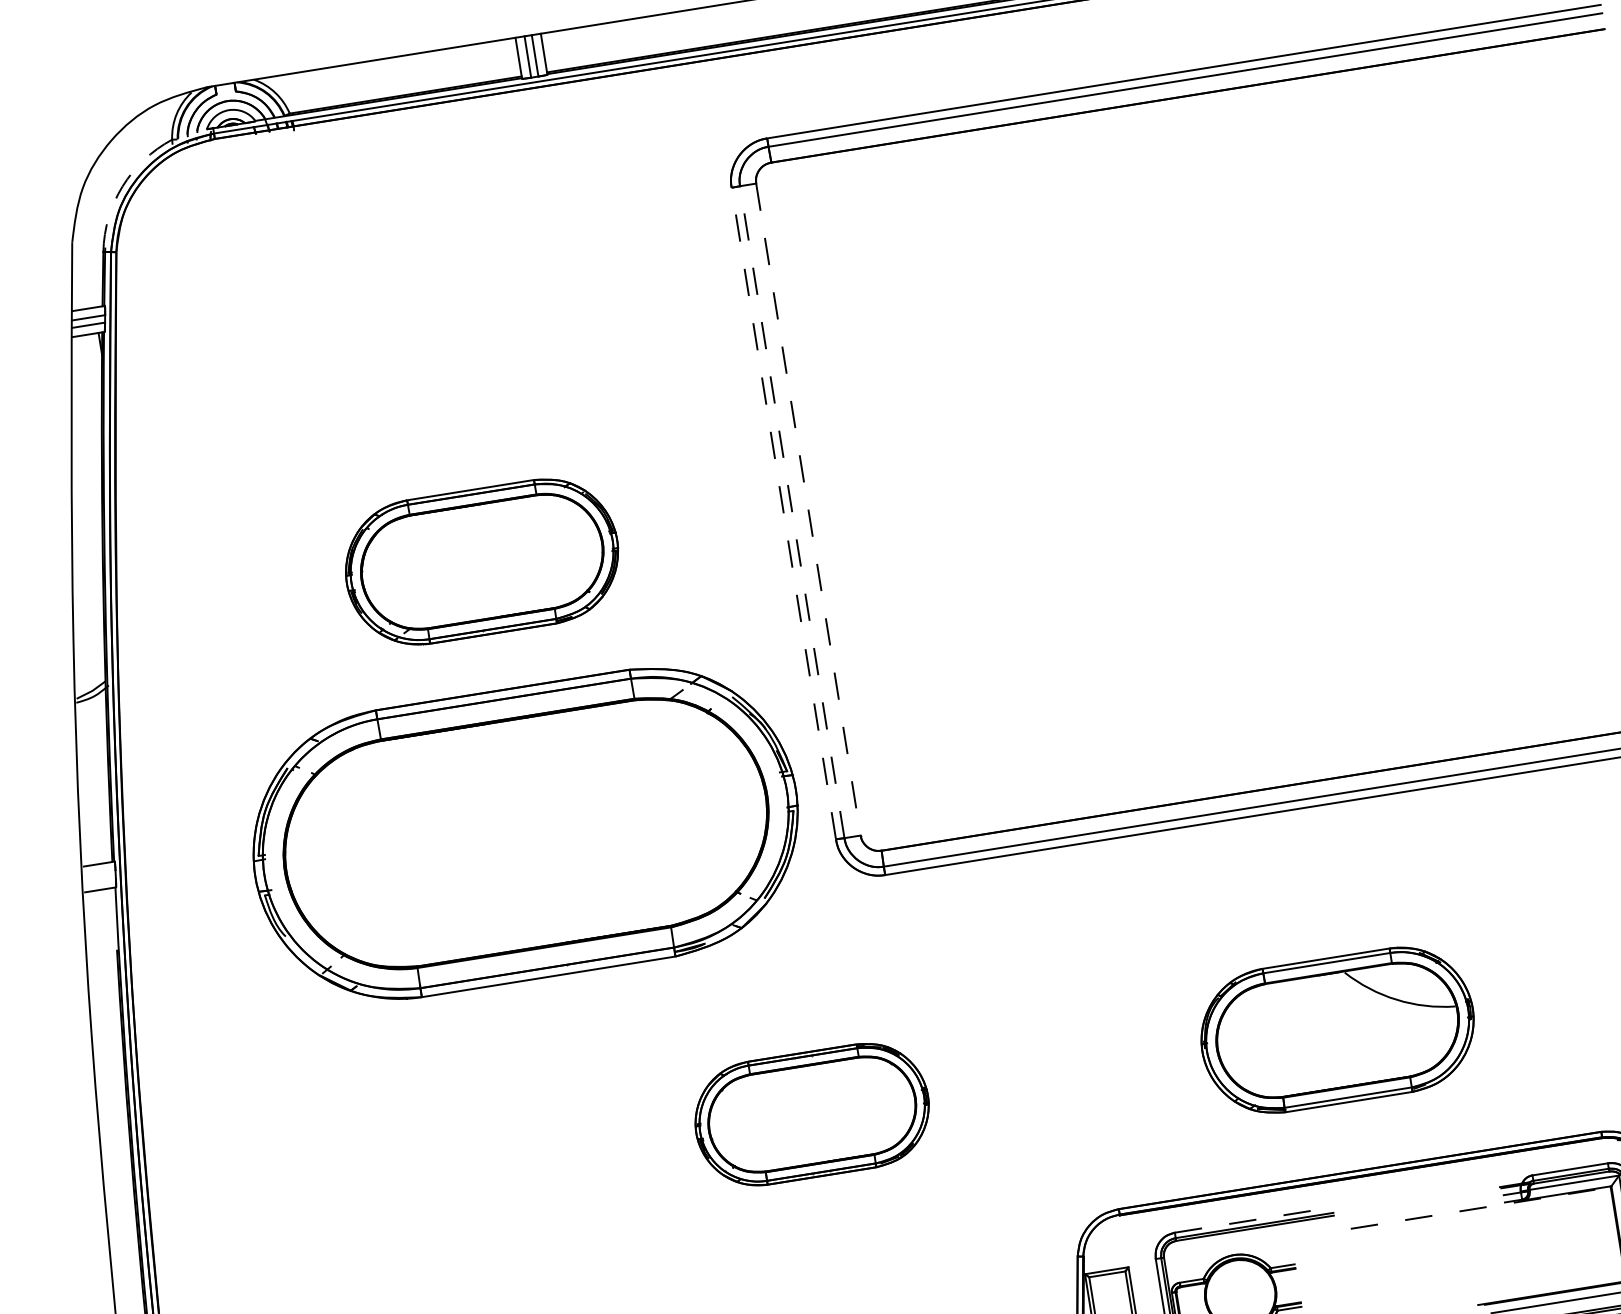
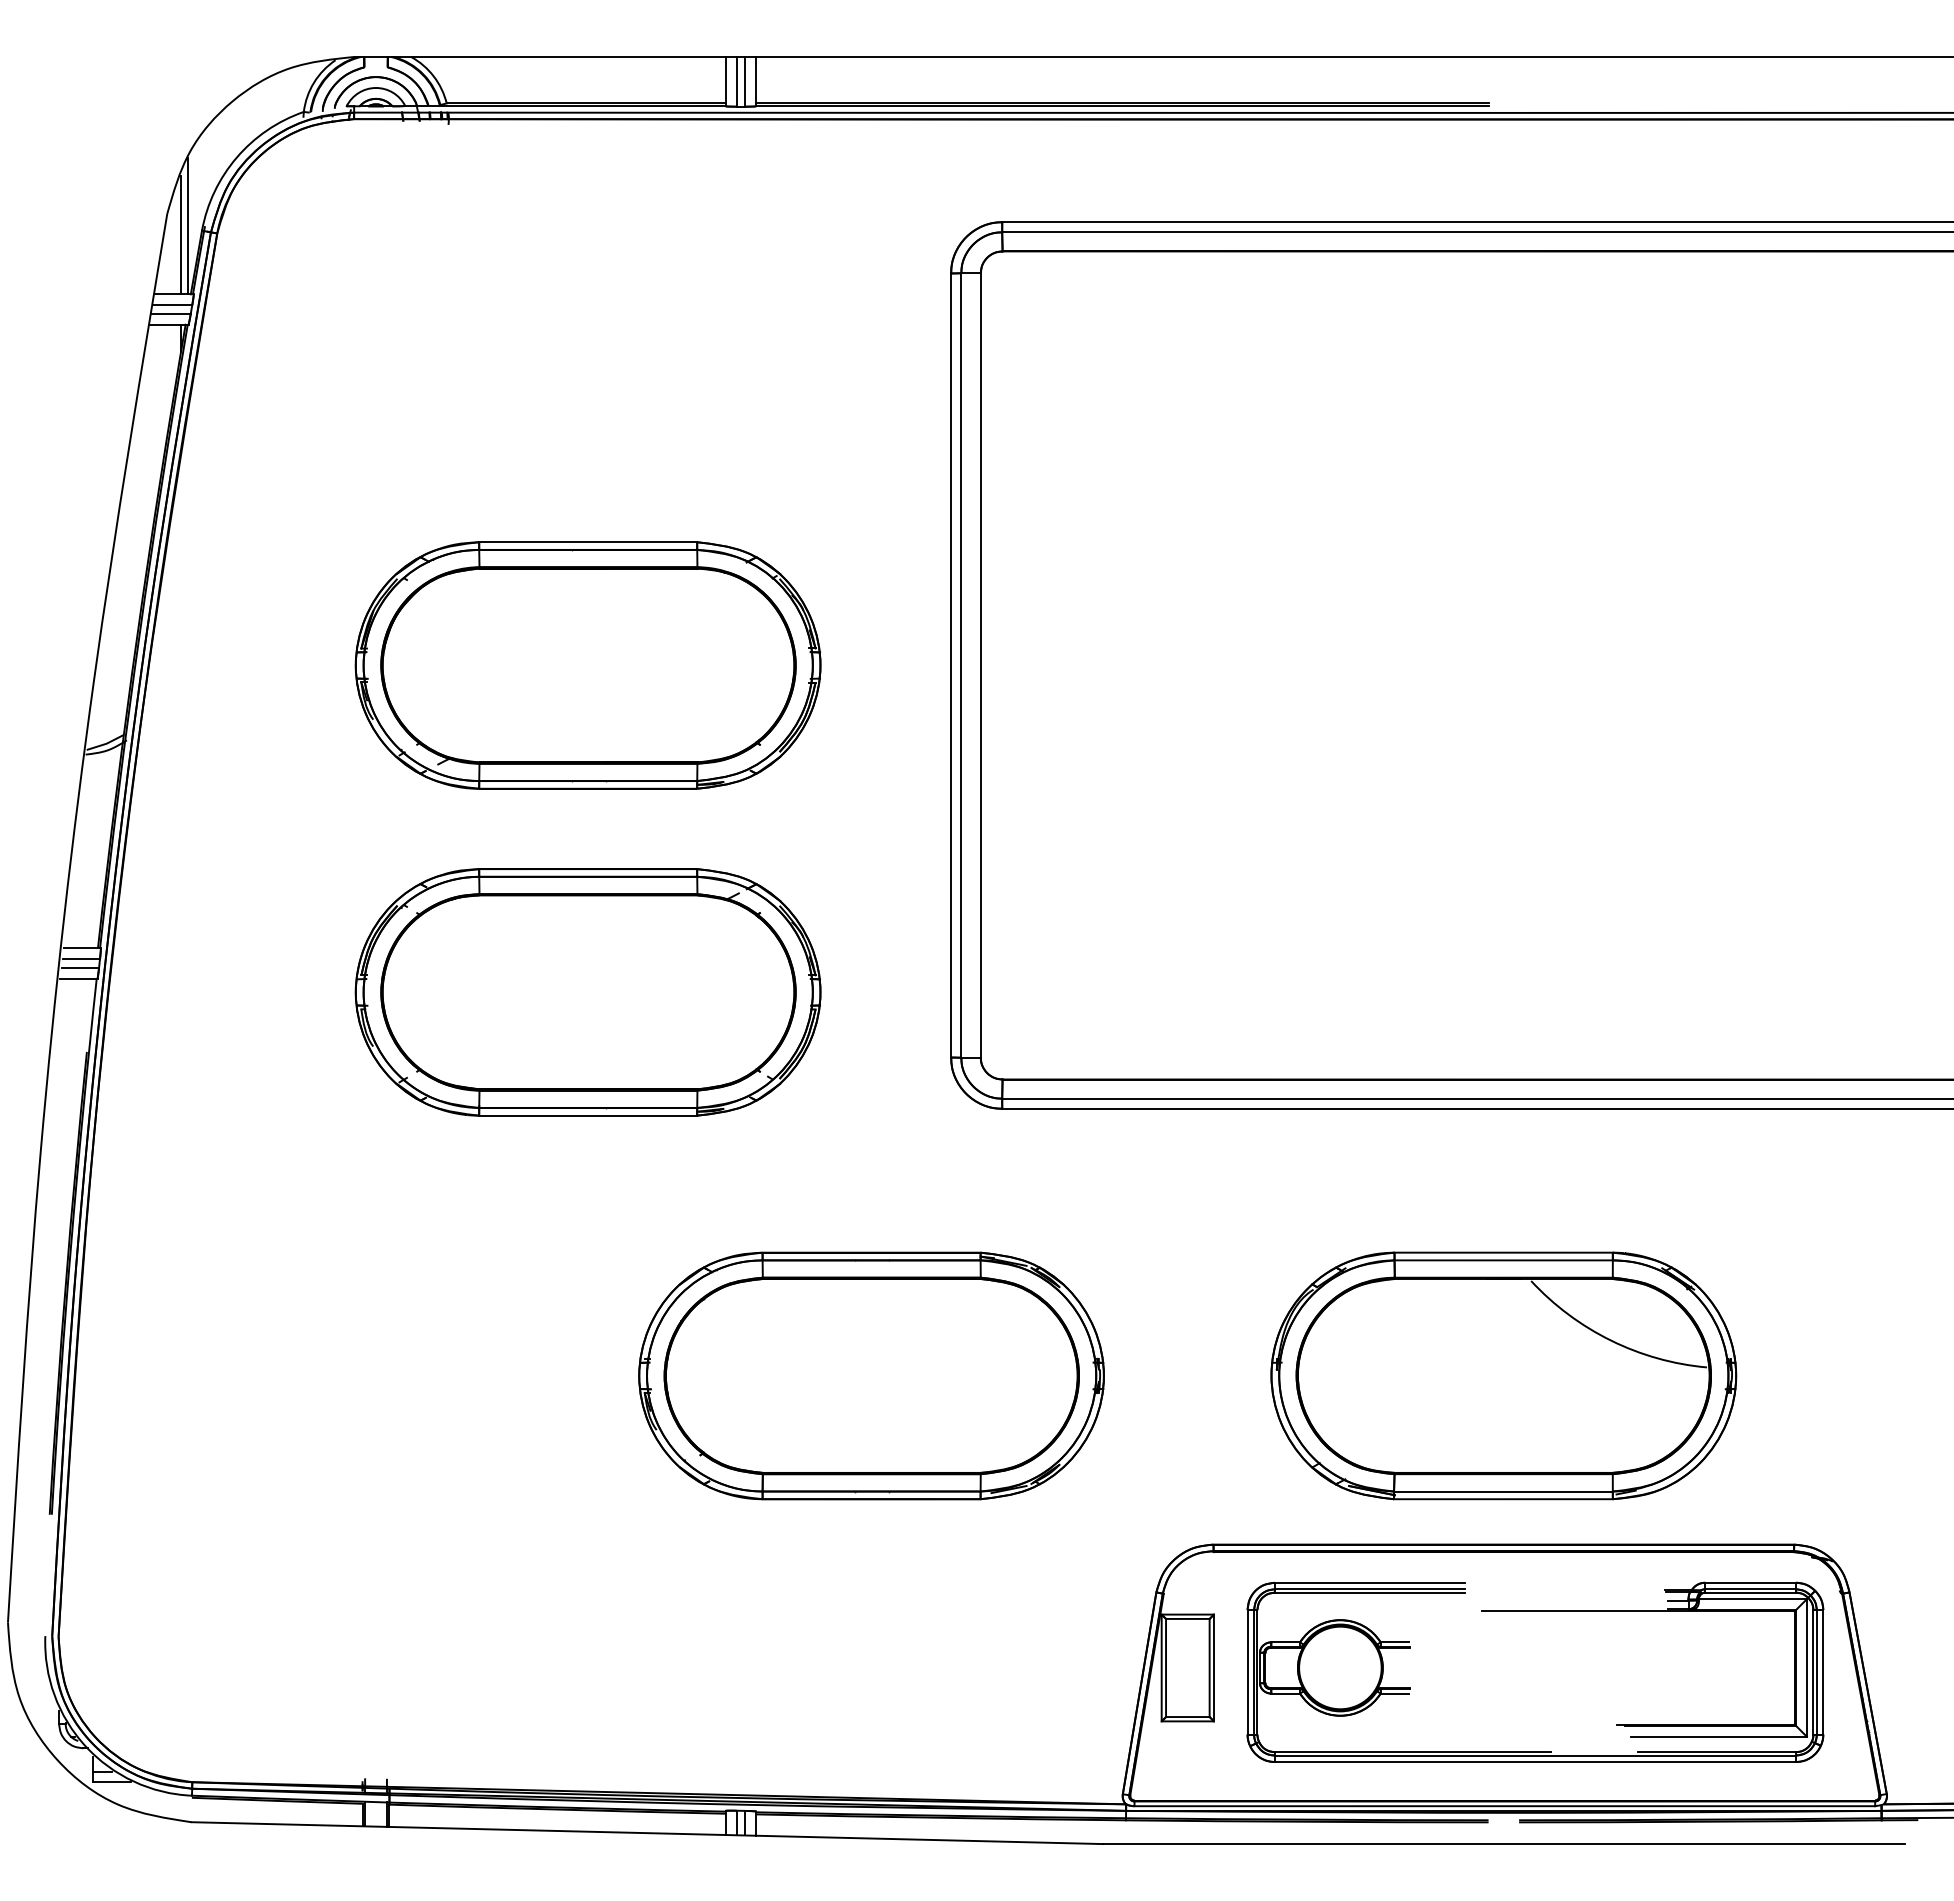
arc: (122, 186) -> (236, 157), dashed -> solid
line: (90, 250) -> (187, 226), added
line: (86, 257) -> (181, 234), added
line: (808, 510) -> (980, 666), dashed -> solid
line: (792, 512) -> (961, 665), dashed -> solid
line: (784, 513) -> (951, 665), dashed -> solid
part: (481, 561) -> (587, 665), size x1.43
part: (525, 833) -> (587, 992), size x0.71
line: (100, 873) -> (81, 959), added
line: (100, 880) -> (80, 967), added
part: (1337, 1030) -> (1503, 1375), size x1.43
part: (812, 1114) -> (871, 1375), size x1.67
line: (1480, 1208) -> (1638, 1611), dashed -> solid
line: (1253, 1219) -> (1369, 1582), dashed -> solid

